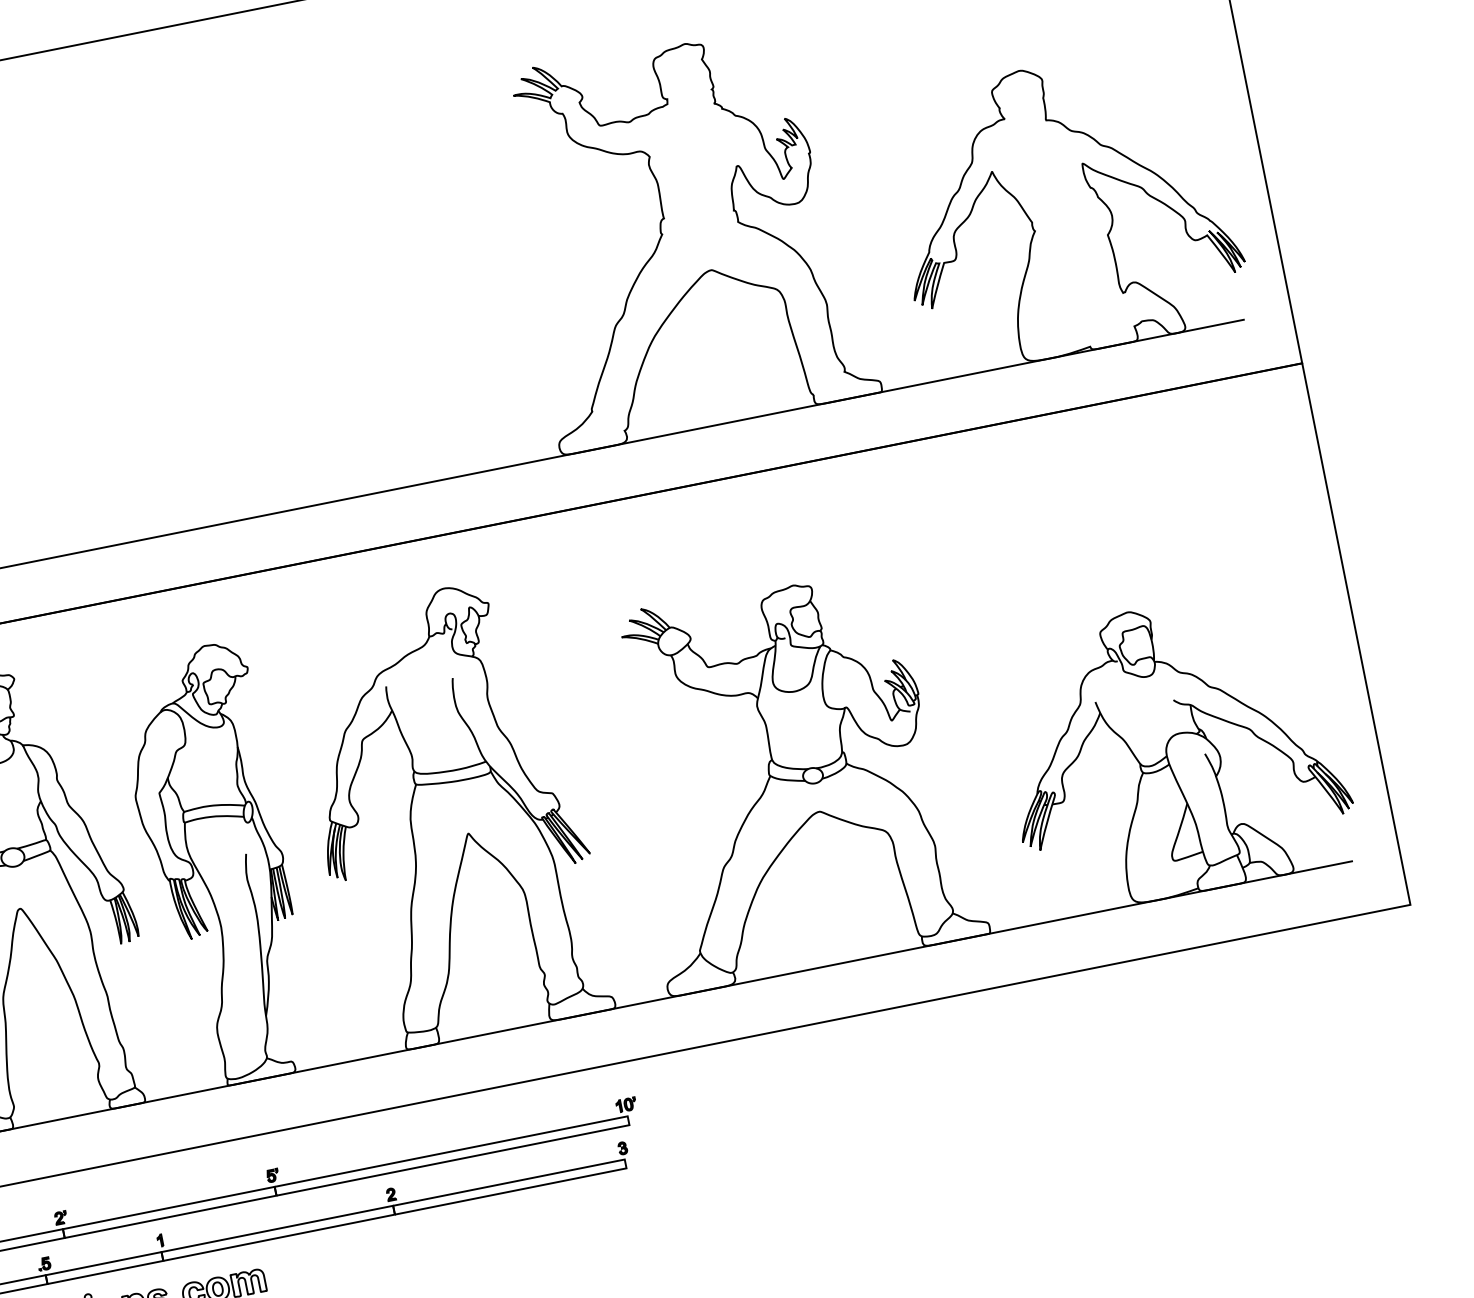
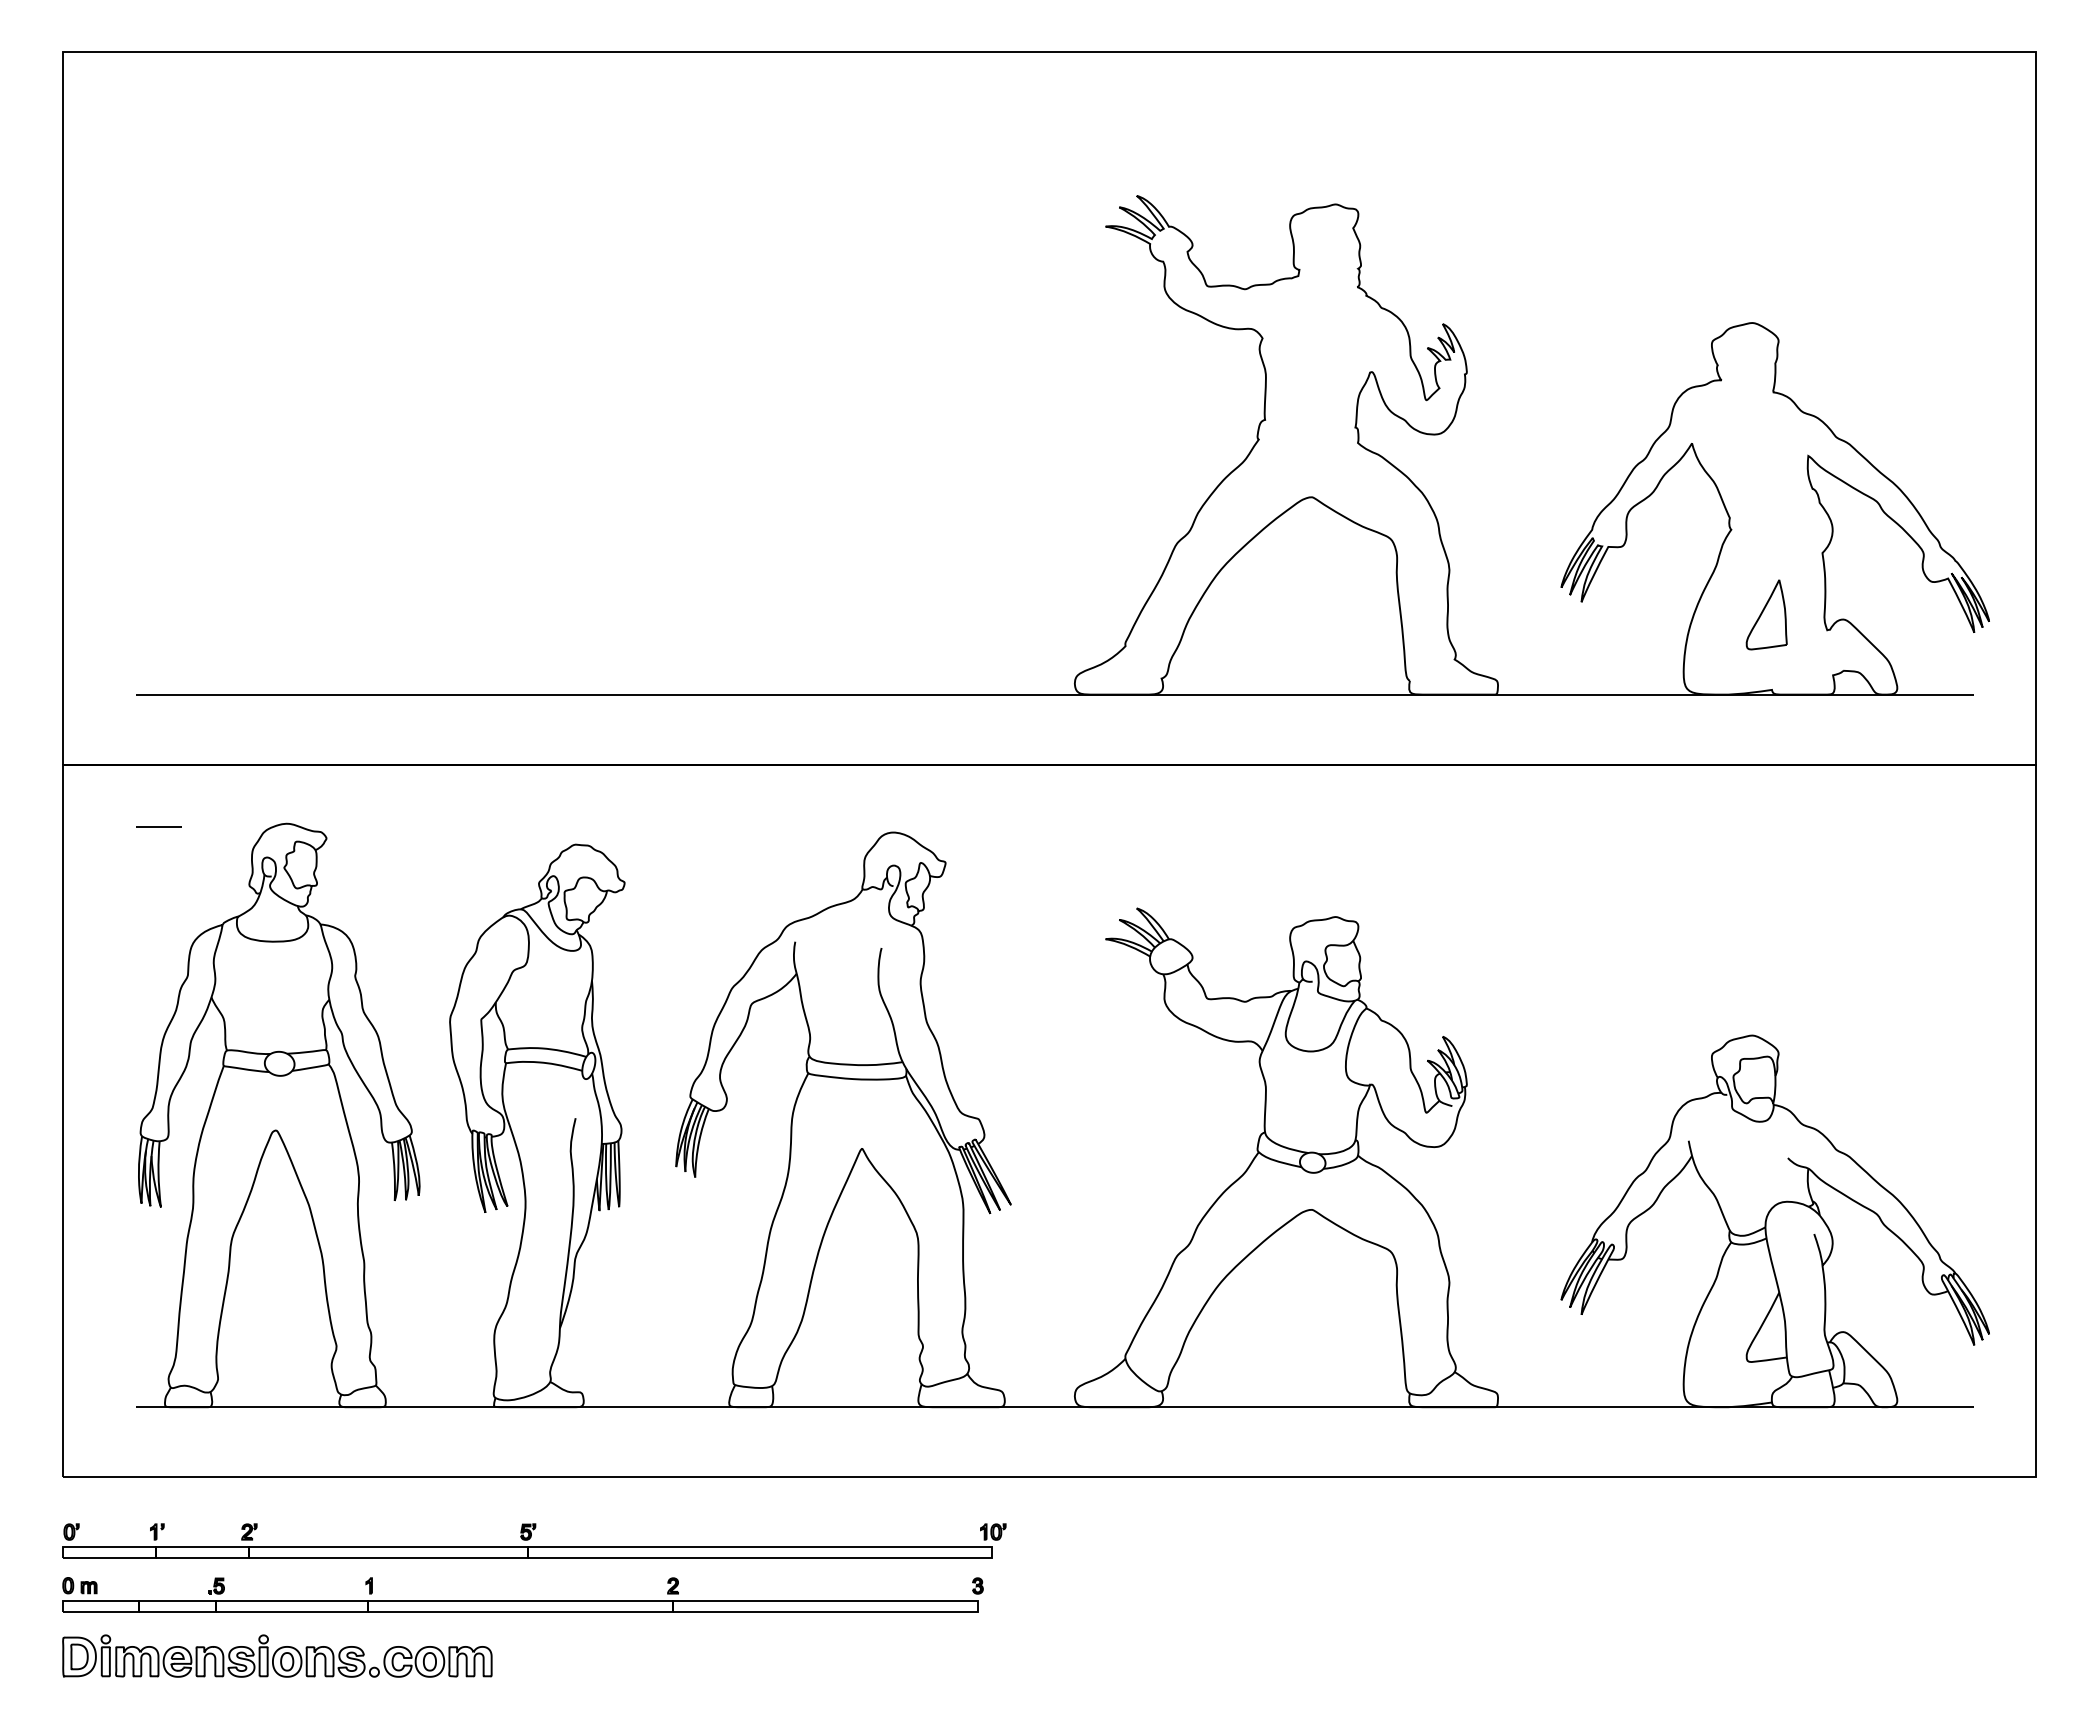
part: (1074, 290) -> (1766, 614), added

